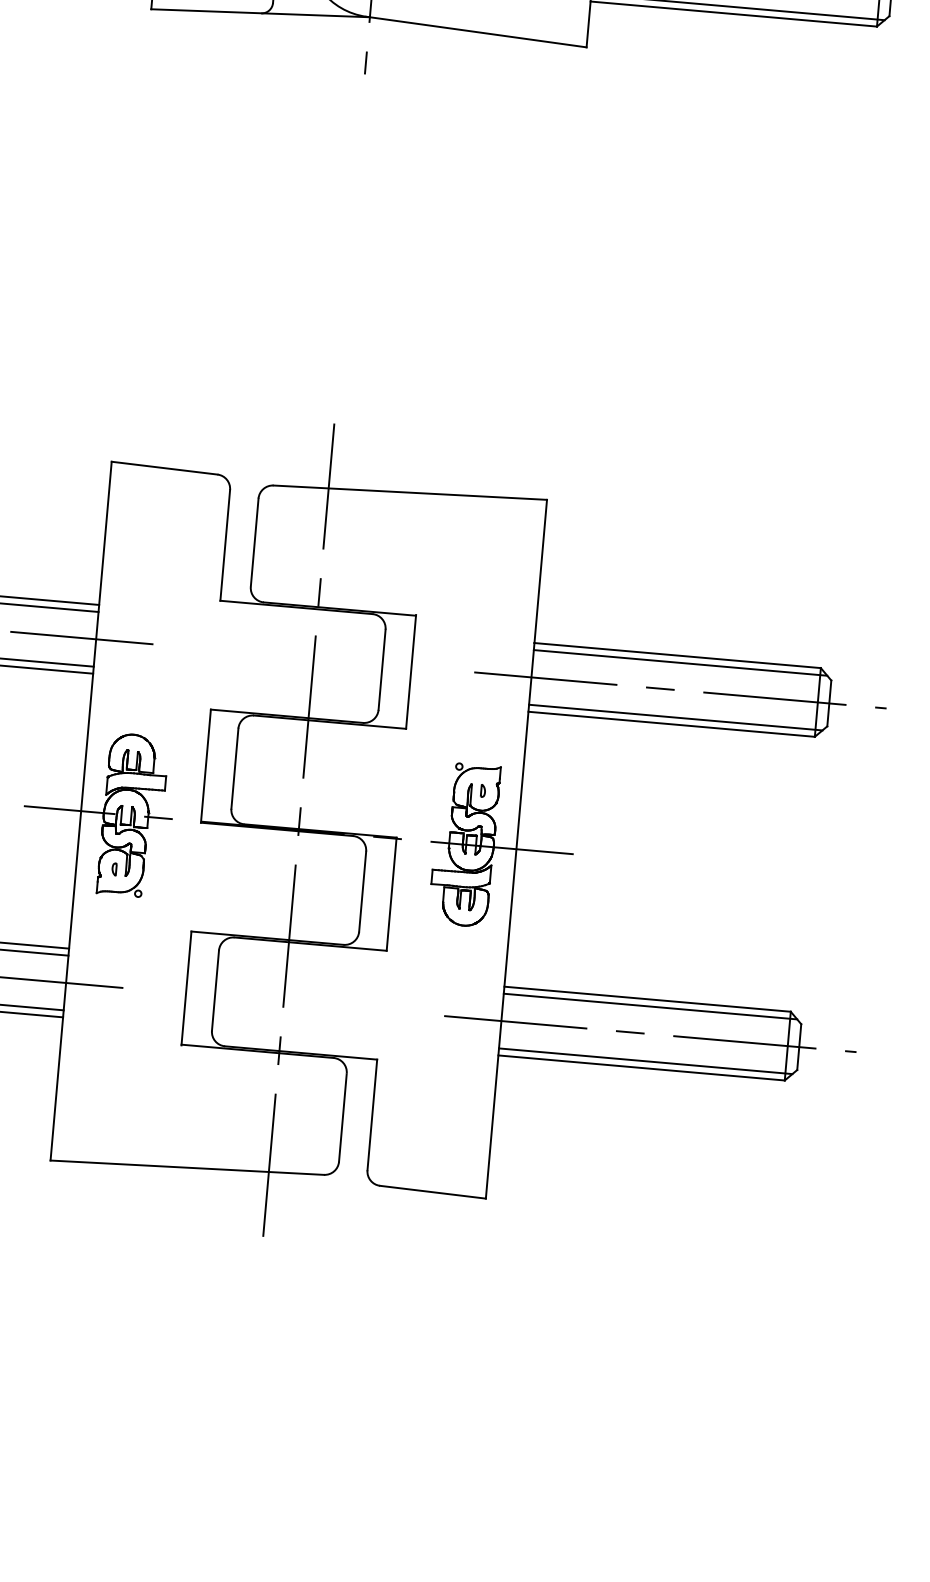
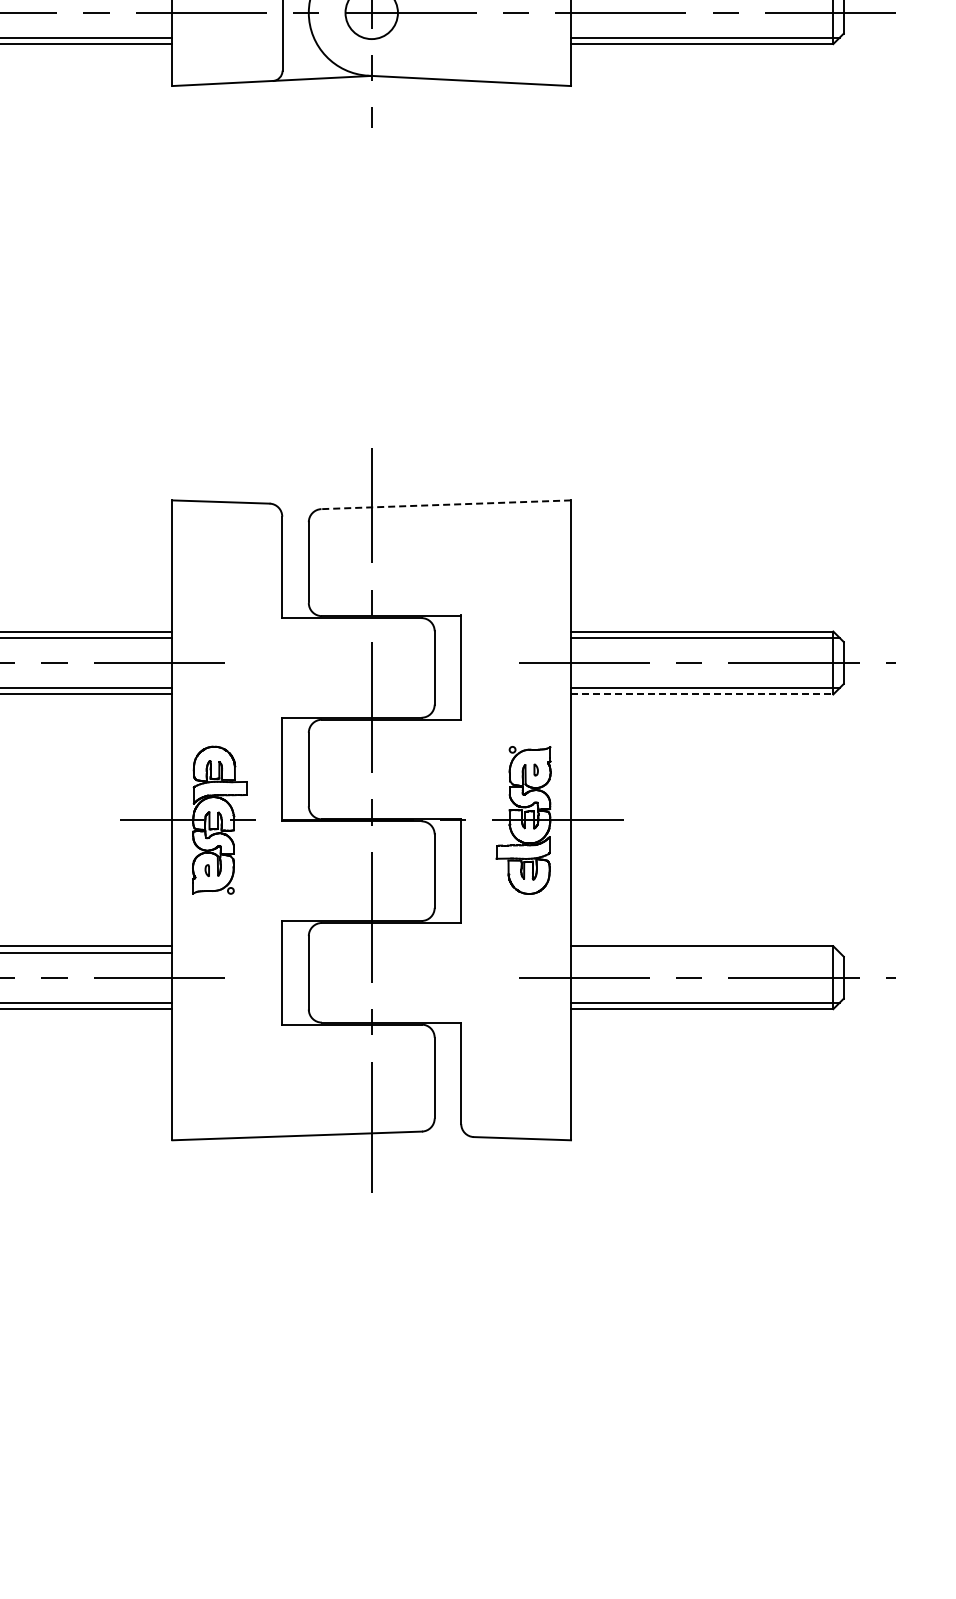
line: (410, 492) -> (446, 504), solid -> dashed
line: (672, 724) -> (702, 694), solid -> dashed
line: (650, 1006) -> (705, 952), removed

